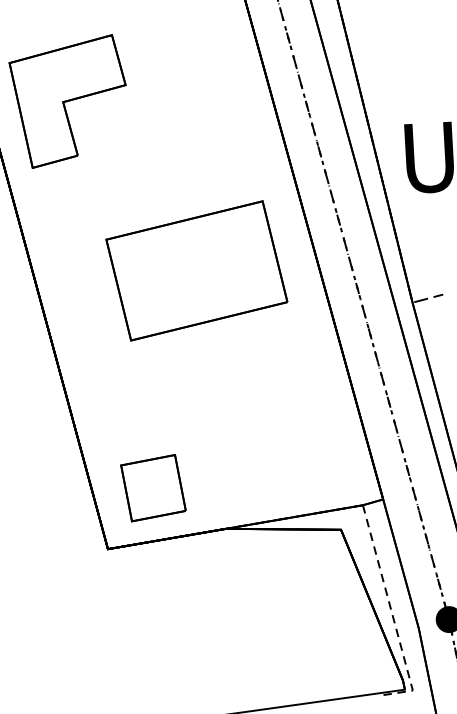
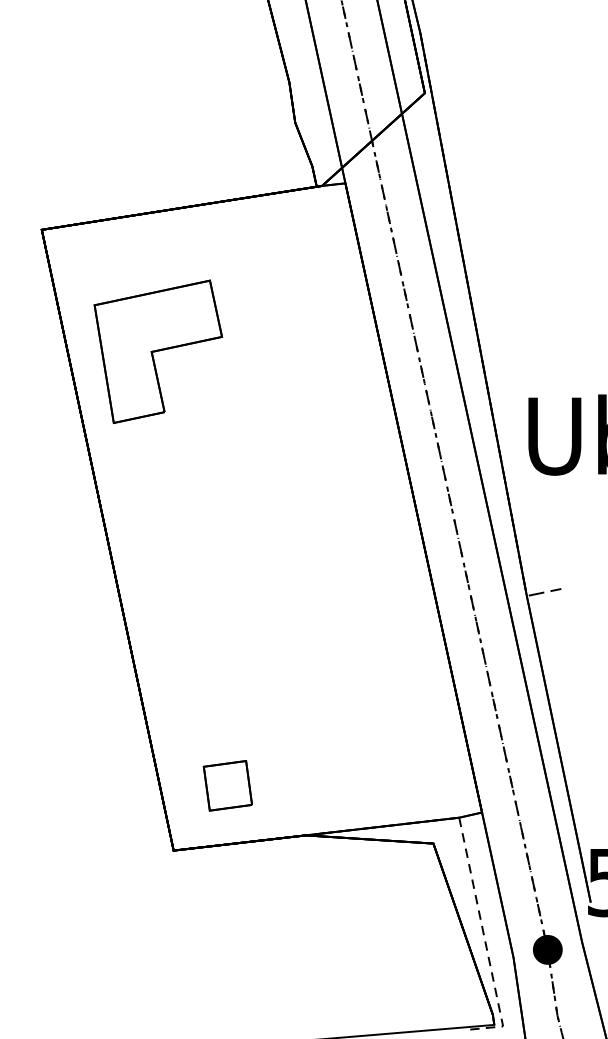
part: (196, 270) -> (289, 547), removed
part: (153, 487) -> (227, 785), size x0.7

